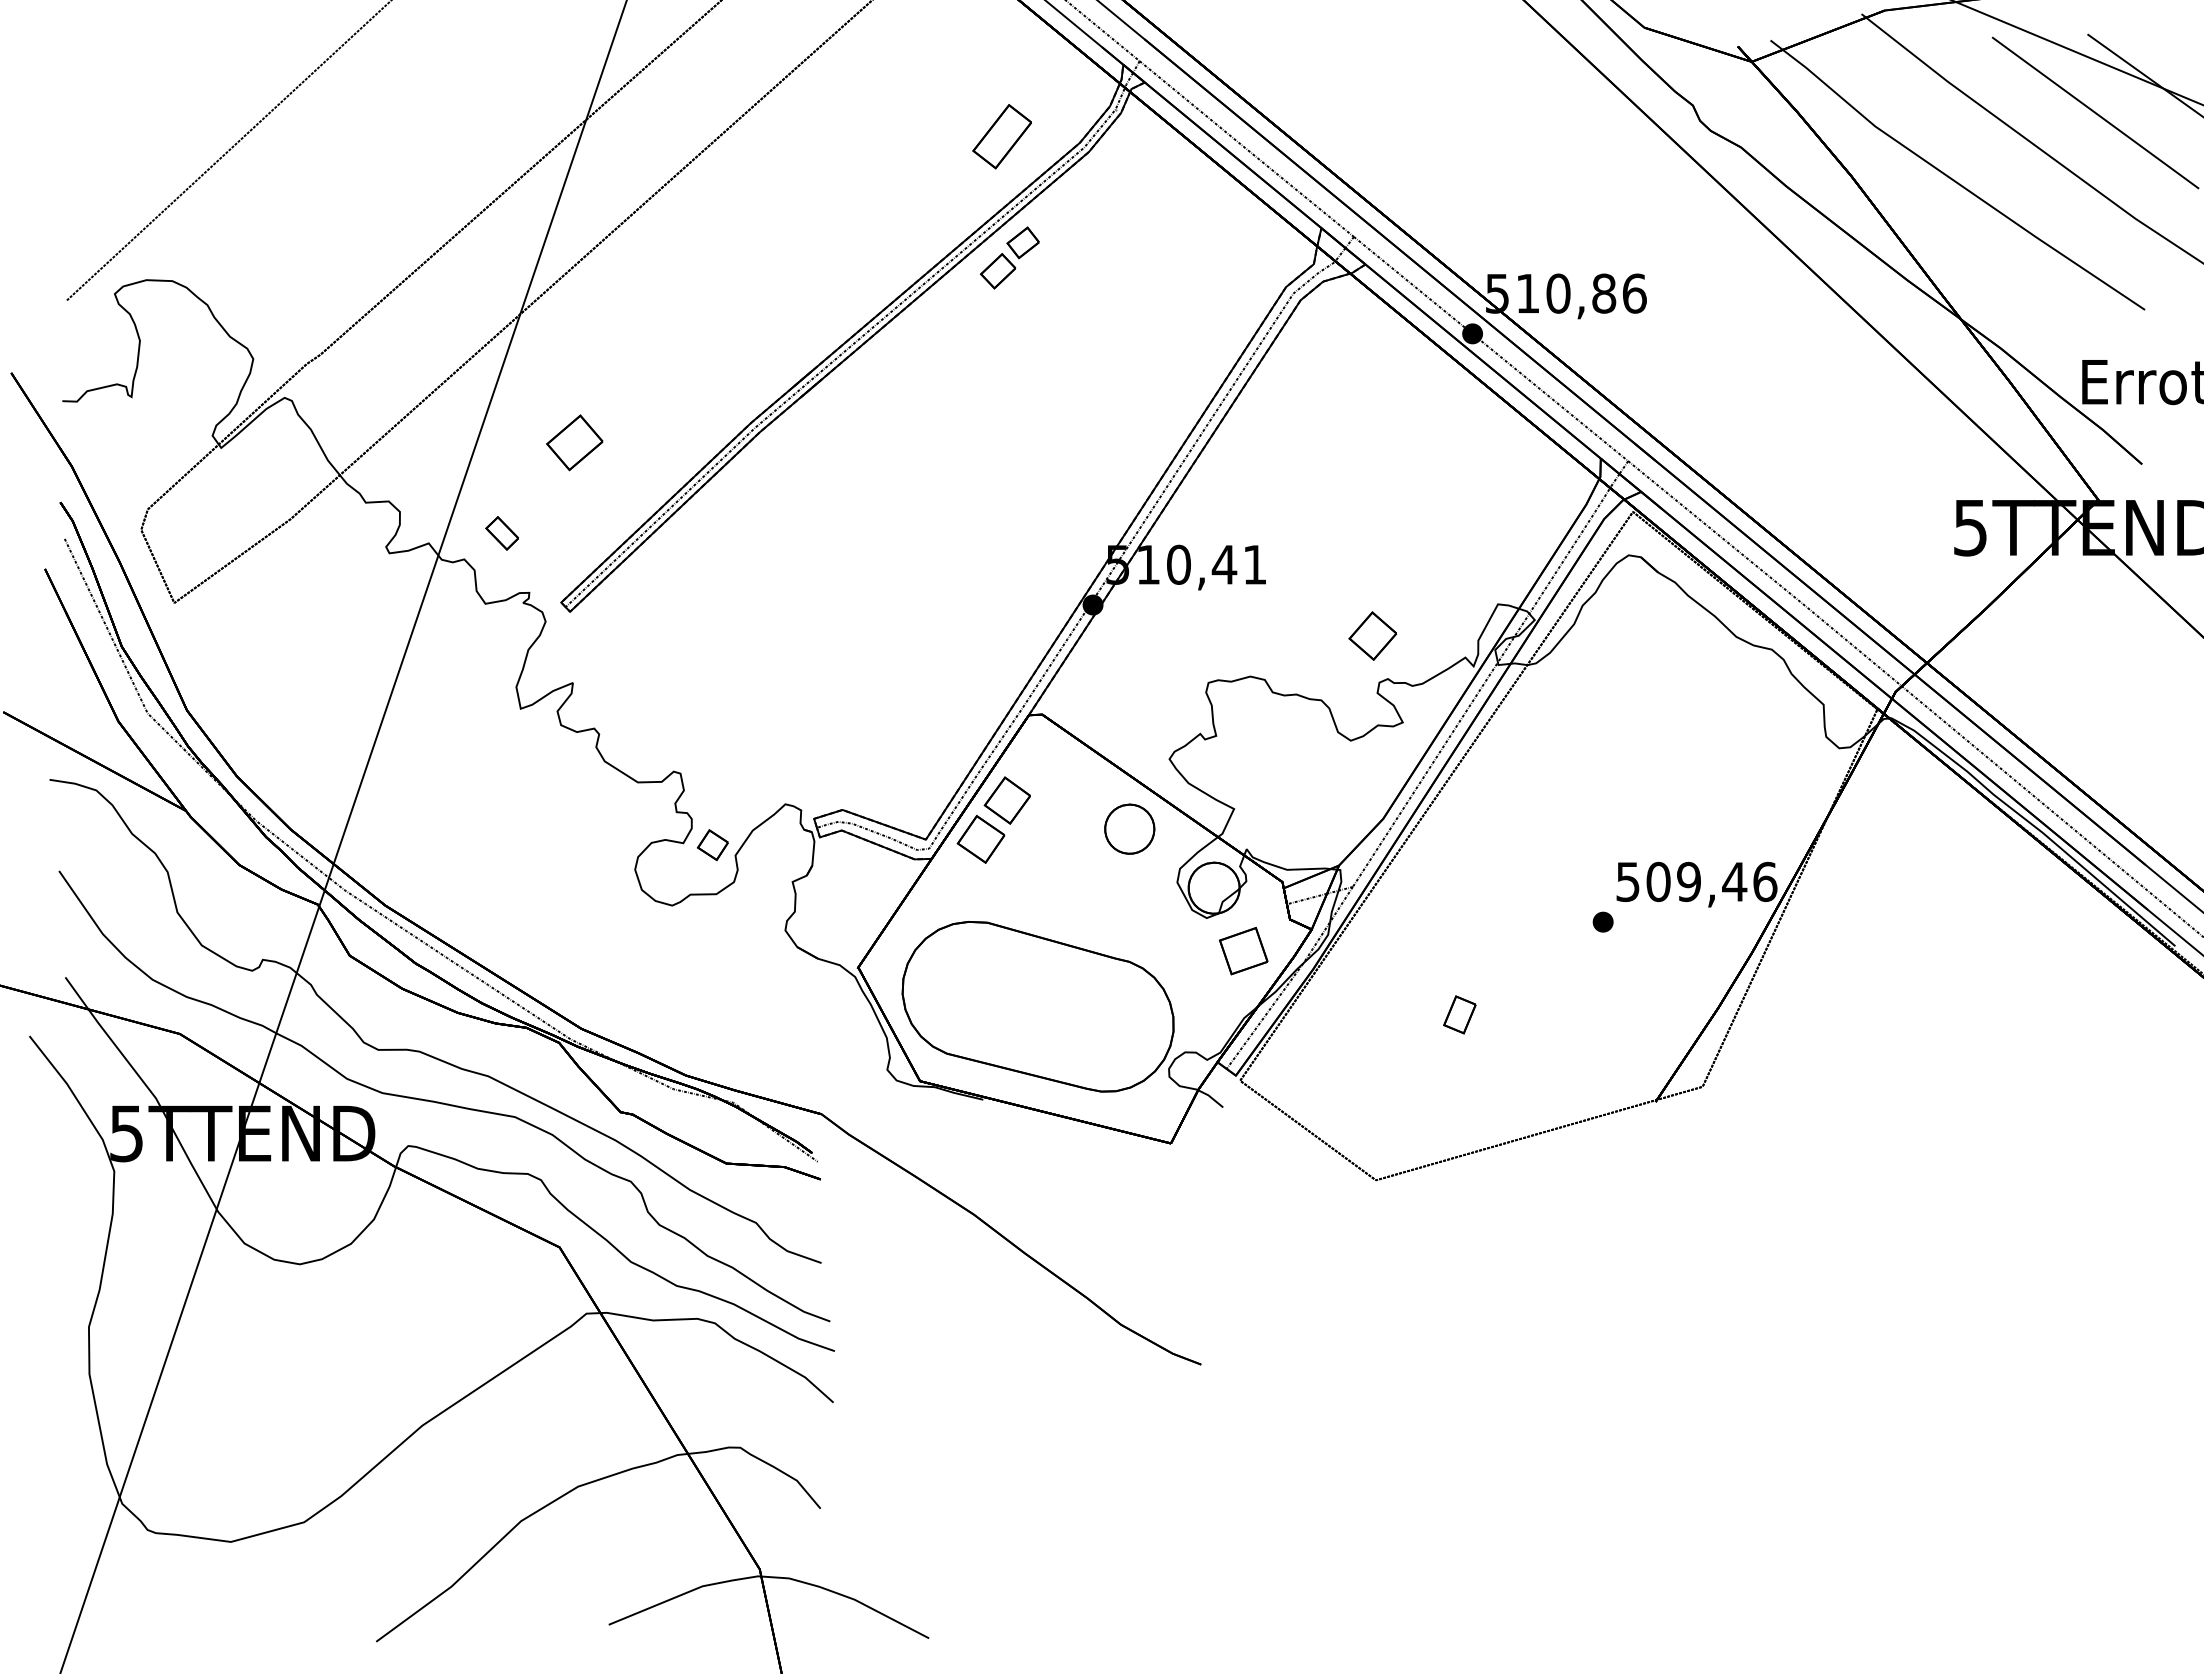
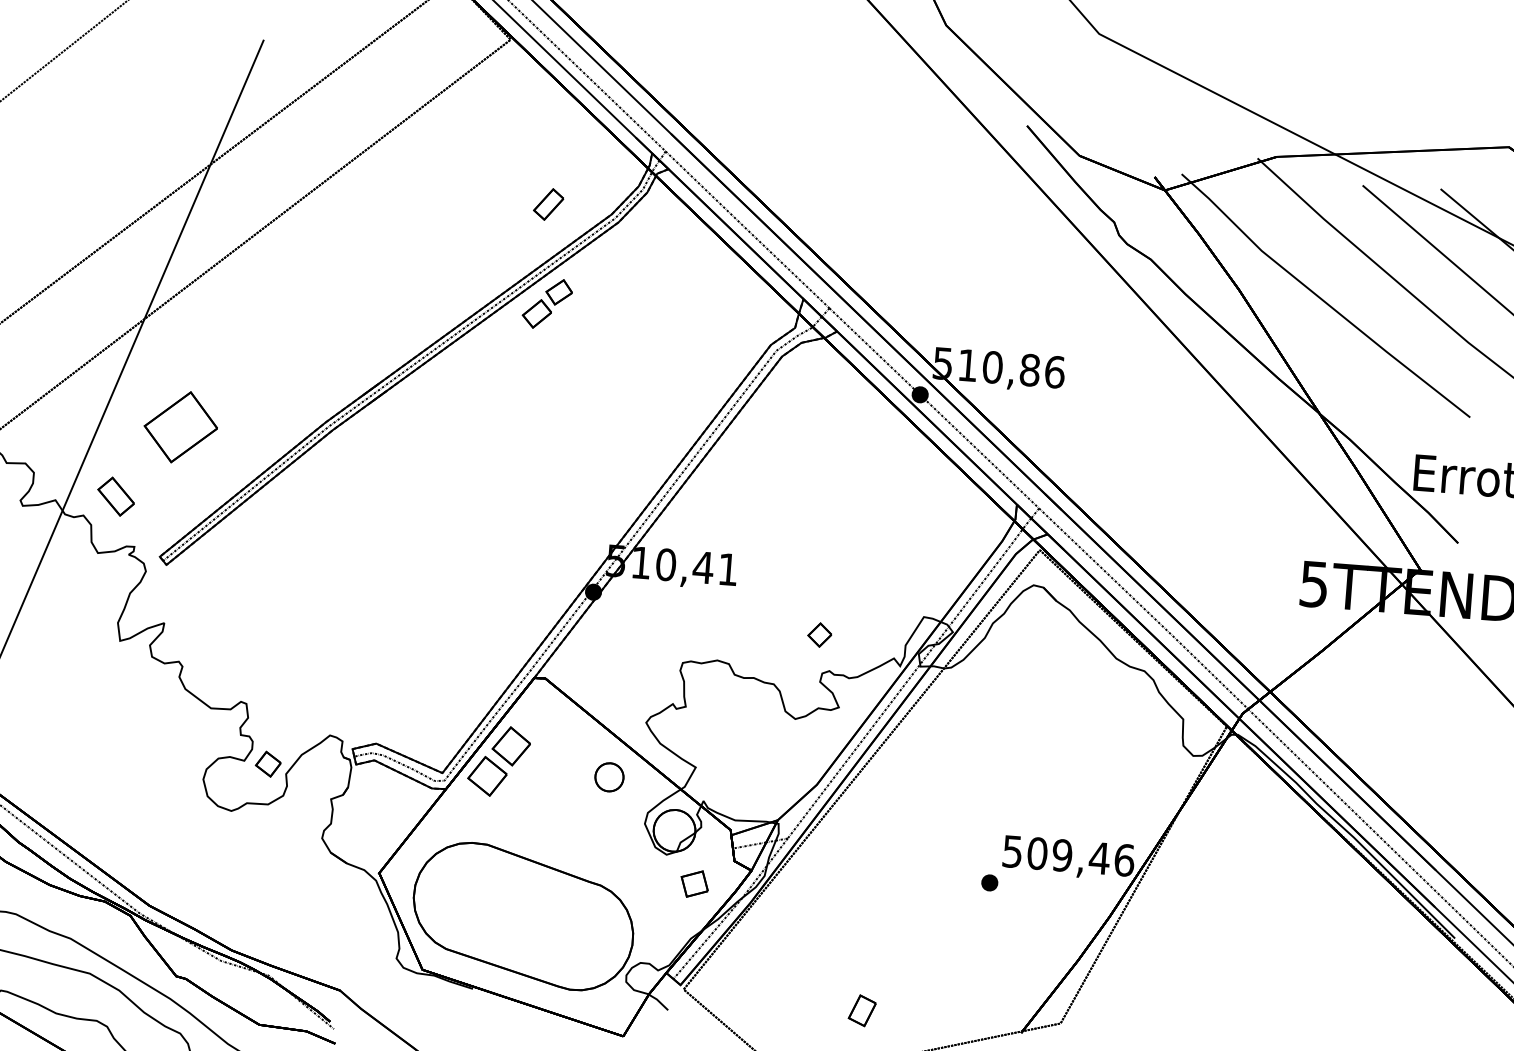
part: (1001, 136) -> (548, 204), size x0.6
part: (574, 442) -> (180, 427), size x1.6
part: (501, 533) -> (115, 496), size x1.4
part: (1372, 635) -> (819, 634), size x0.6
part: (1129, 828) -> (609, 776), size x0.7
part: (1243, 951) -> (694, 884), size x0.7
part: (1459, 1014) -> (862, 1010), moved

